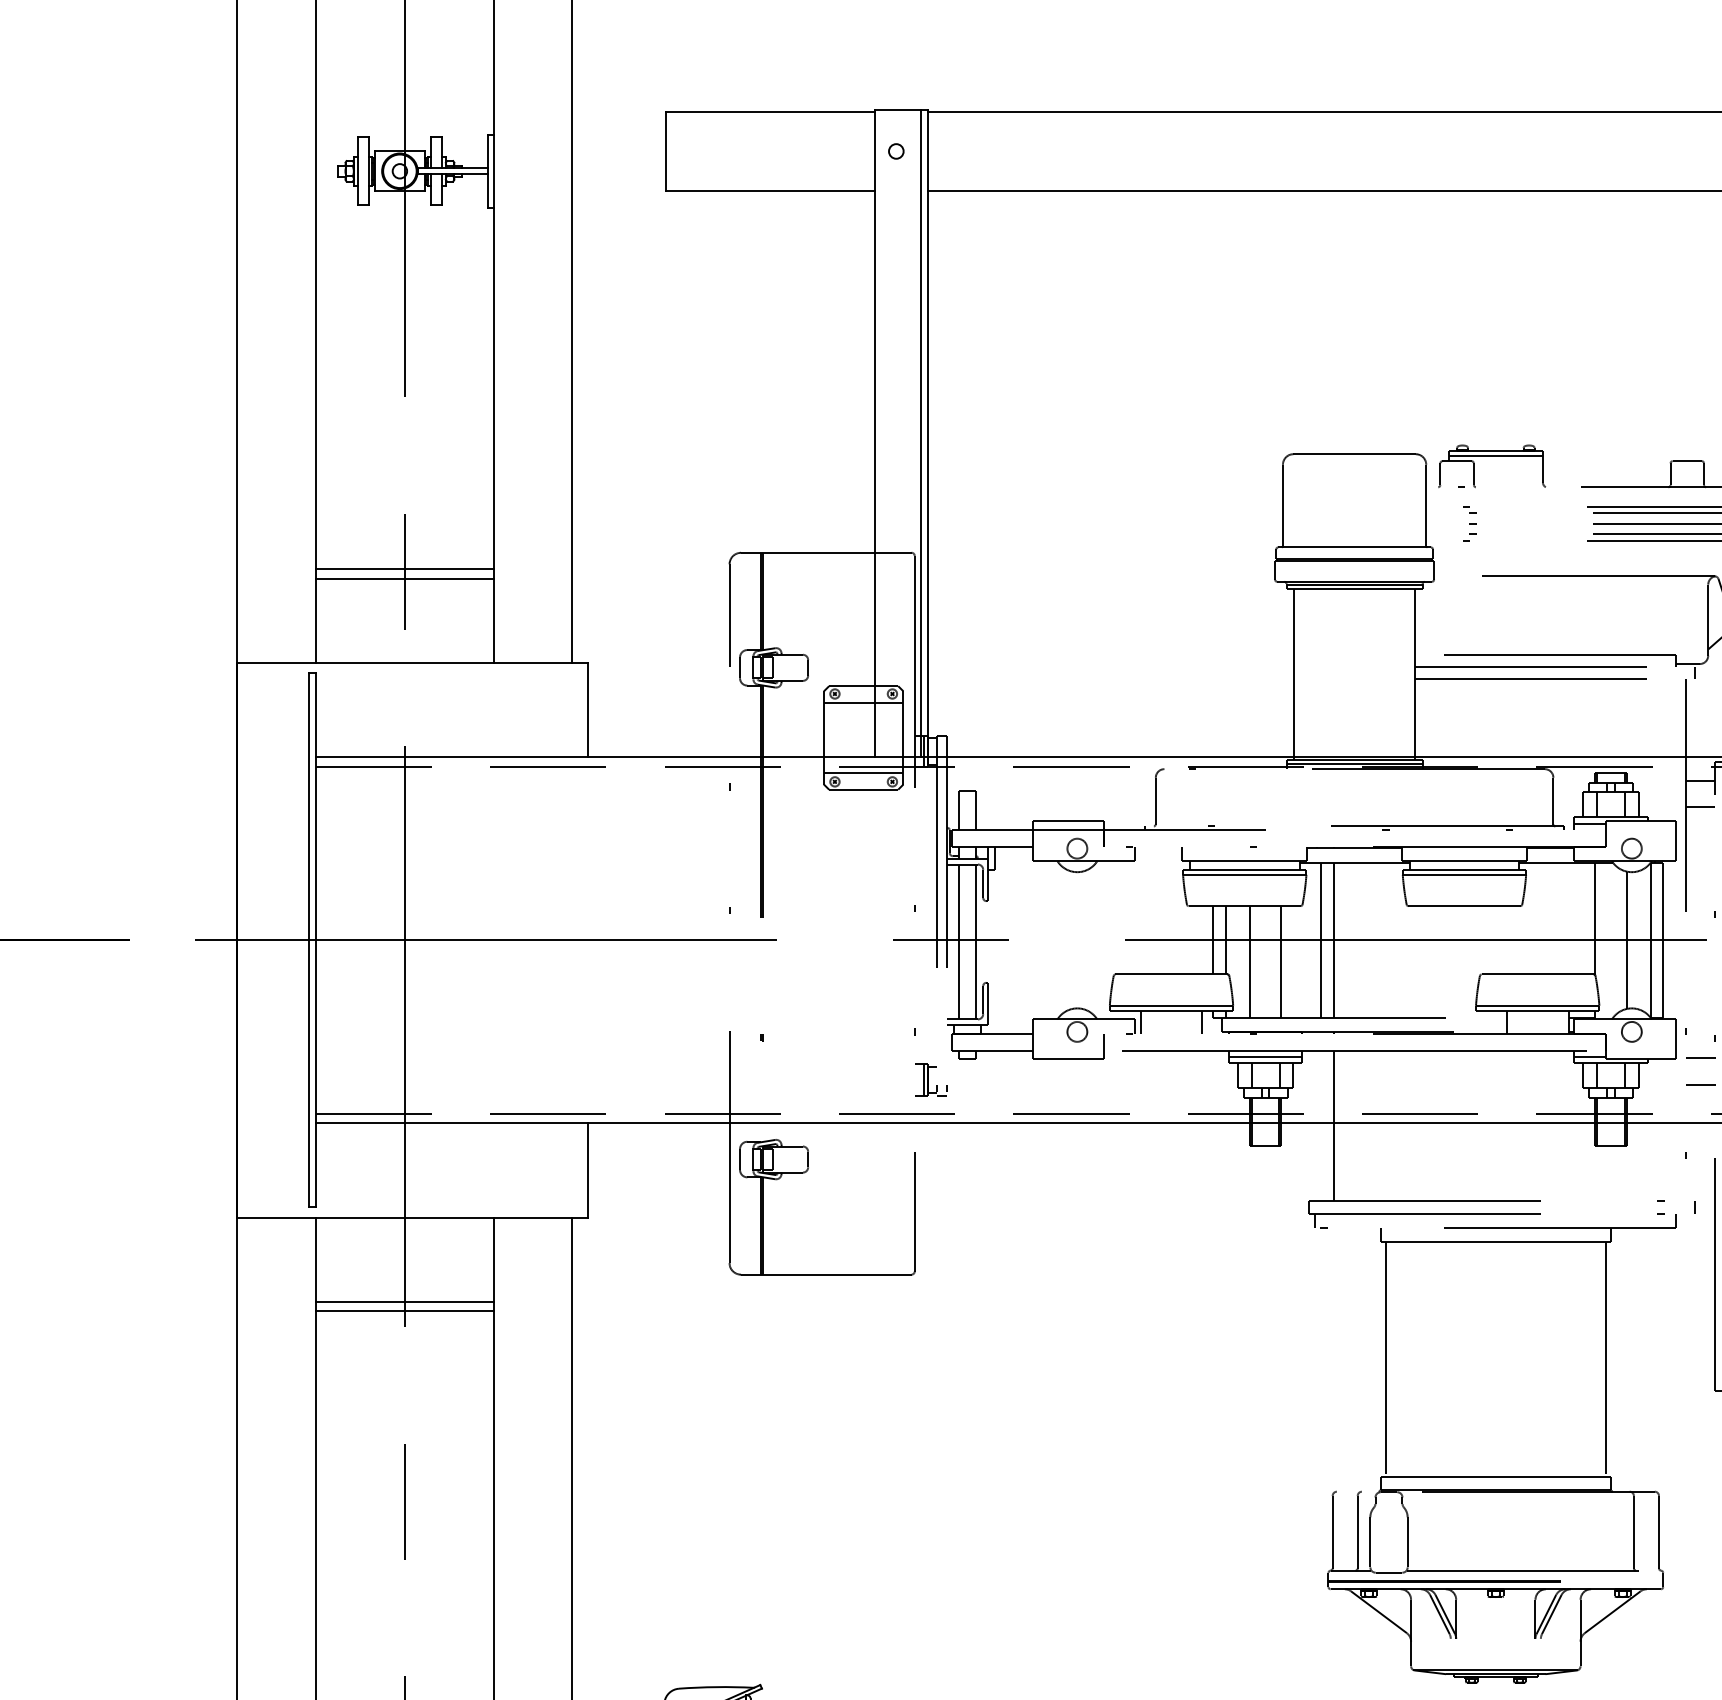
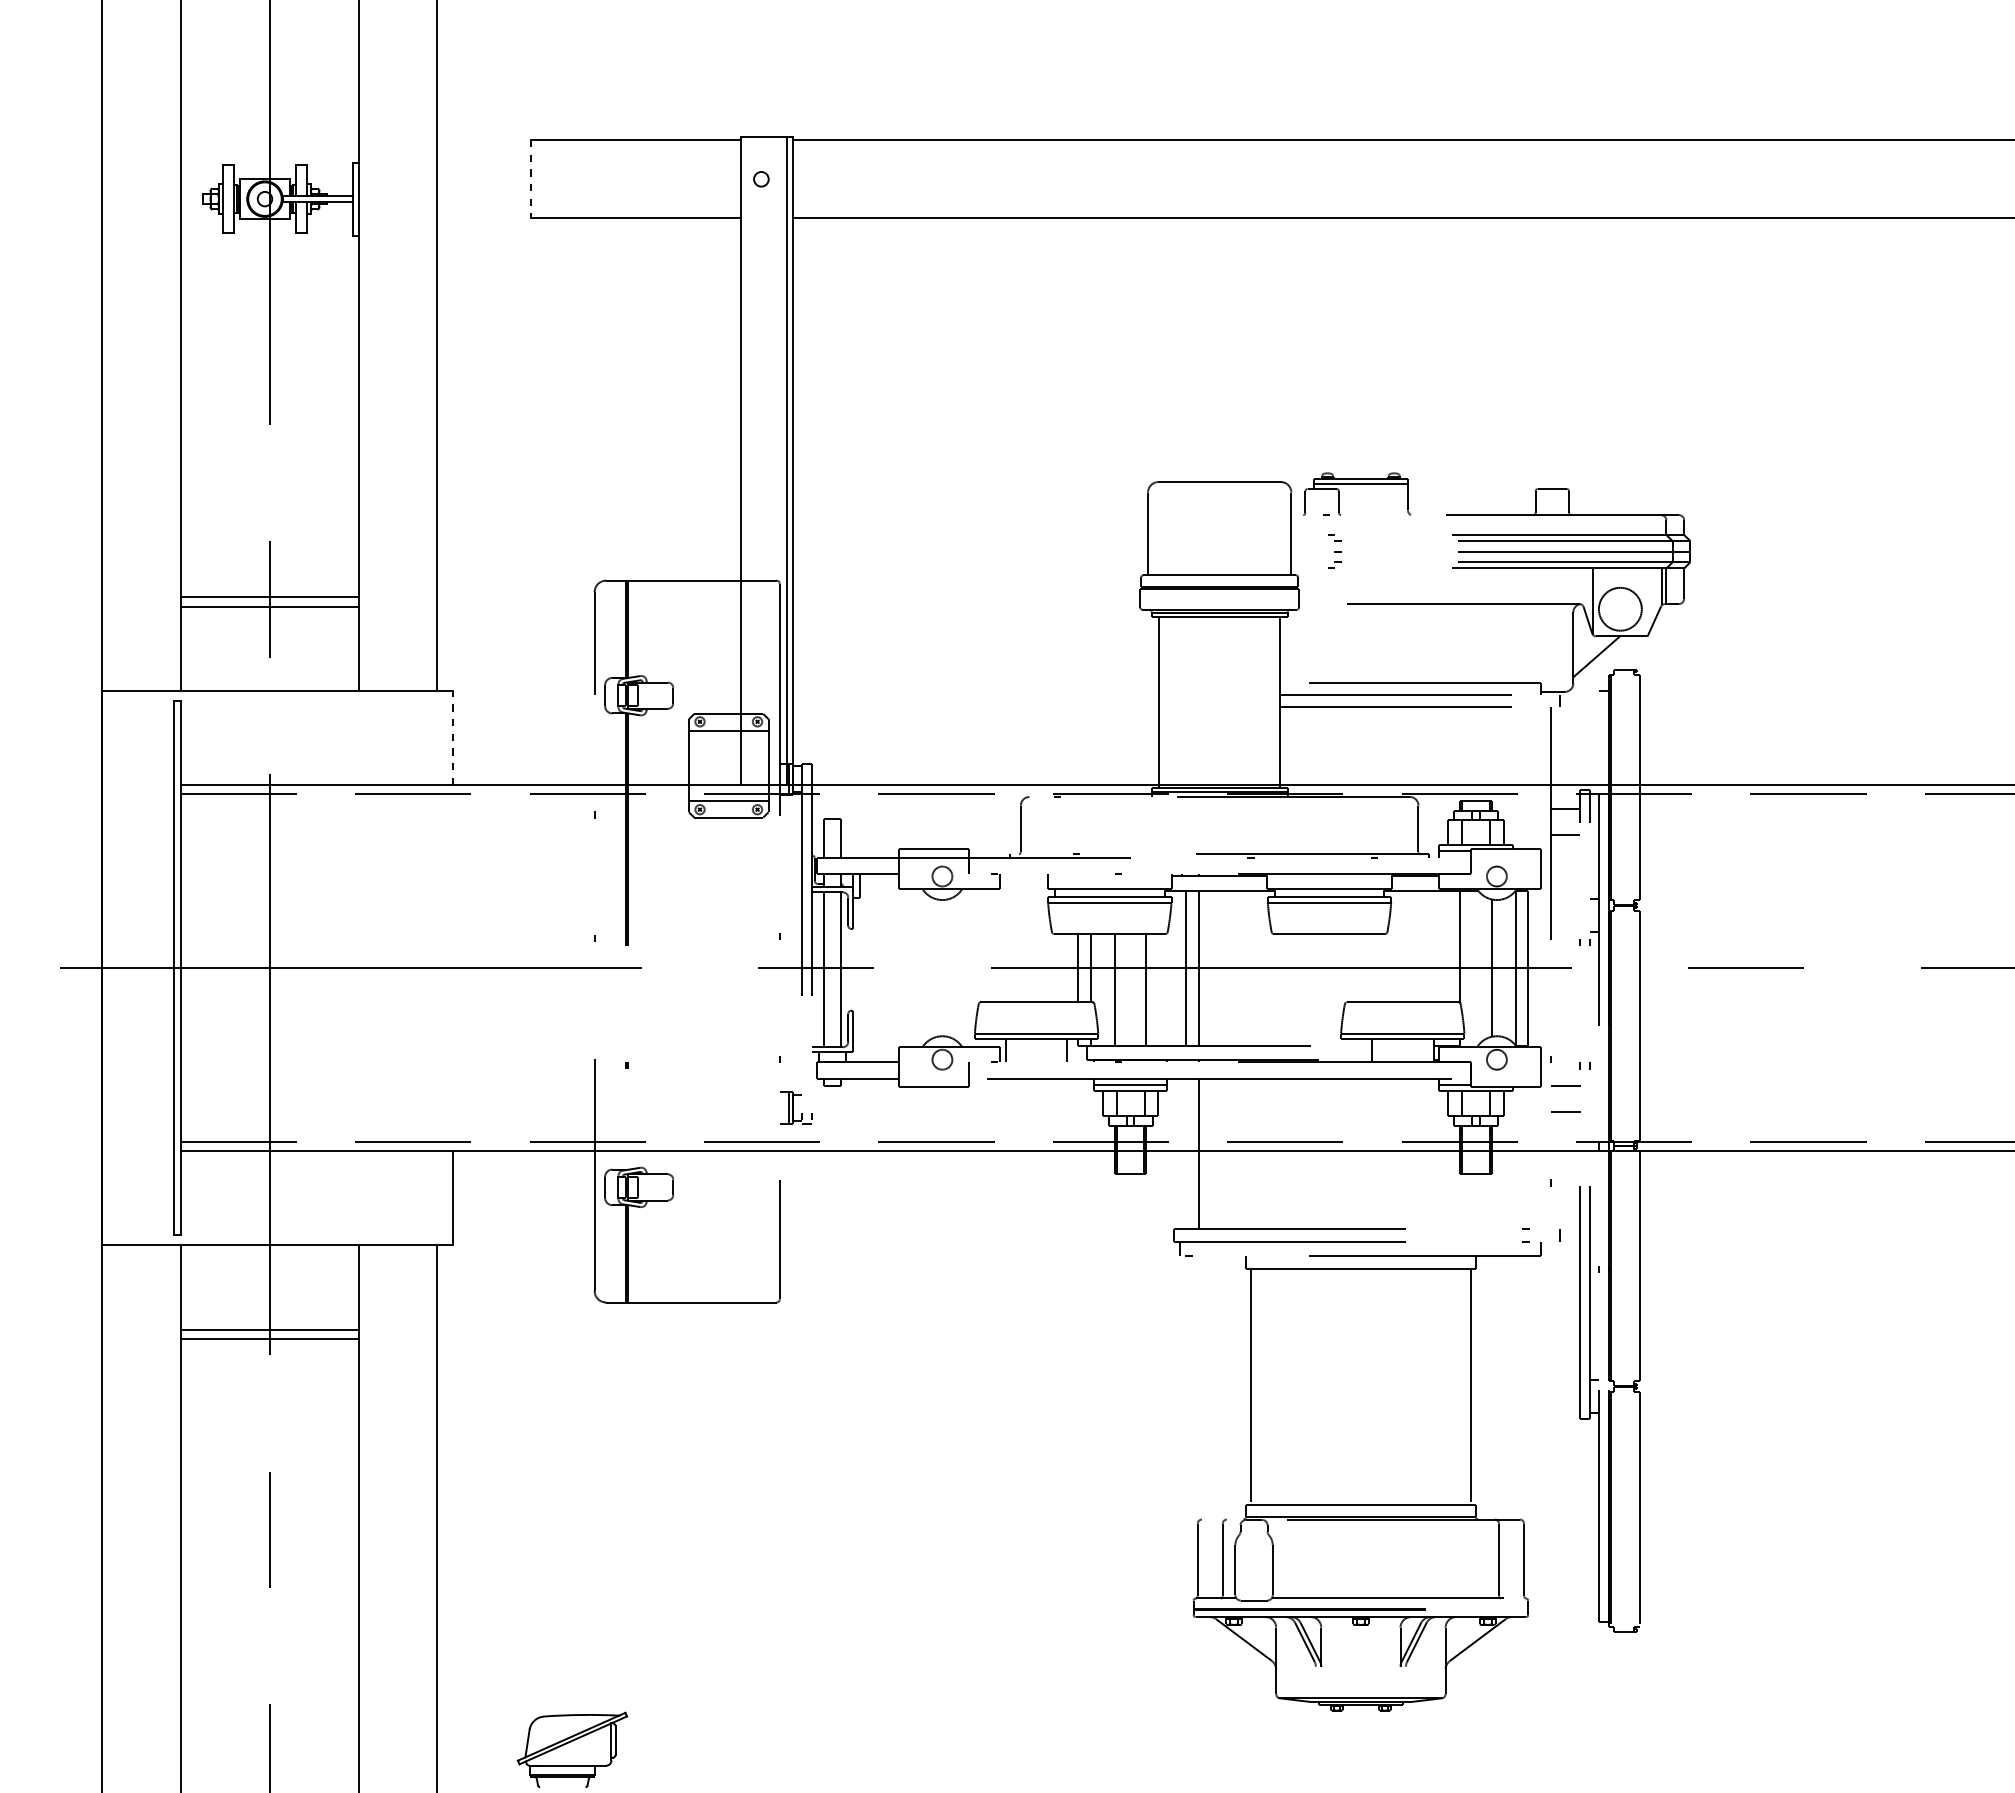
line: (666, 151) -> (531, 179), solid -> dashed
line: (587, 709) -> (452, 737), solid -> dashed

